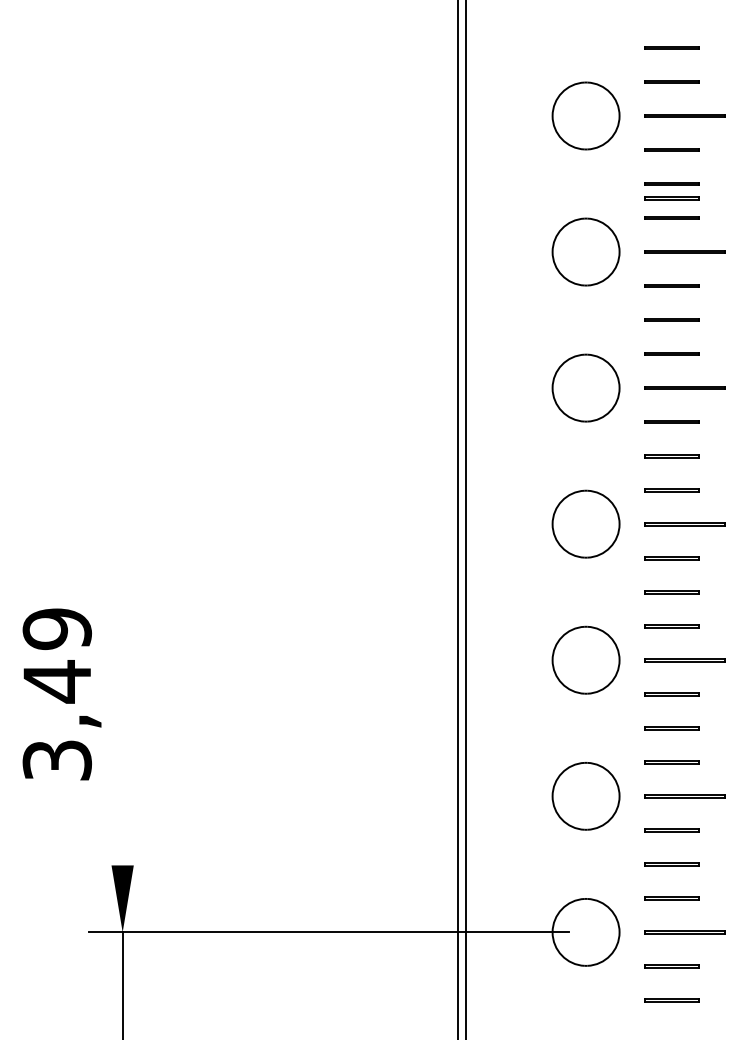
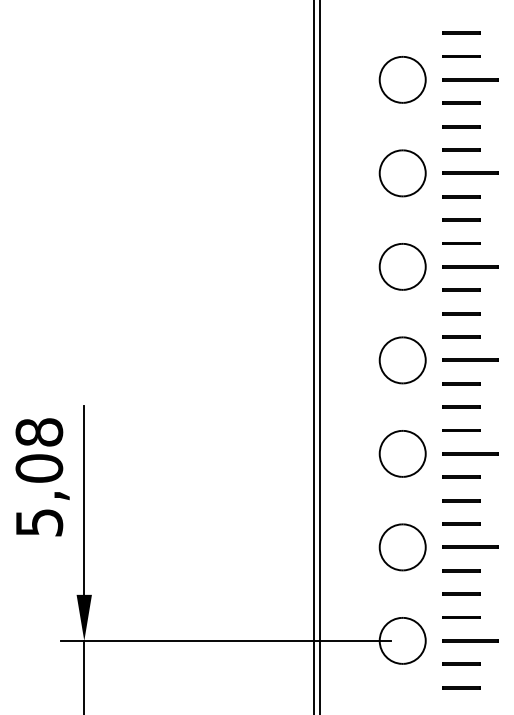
line: (671, 198) -> (461, 136), removed
text: (57, 694) -> (39, 477), 3,49 -> 5,08
line: (122, 728) -> (84, 500), added

